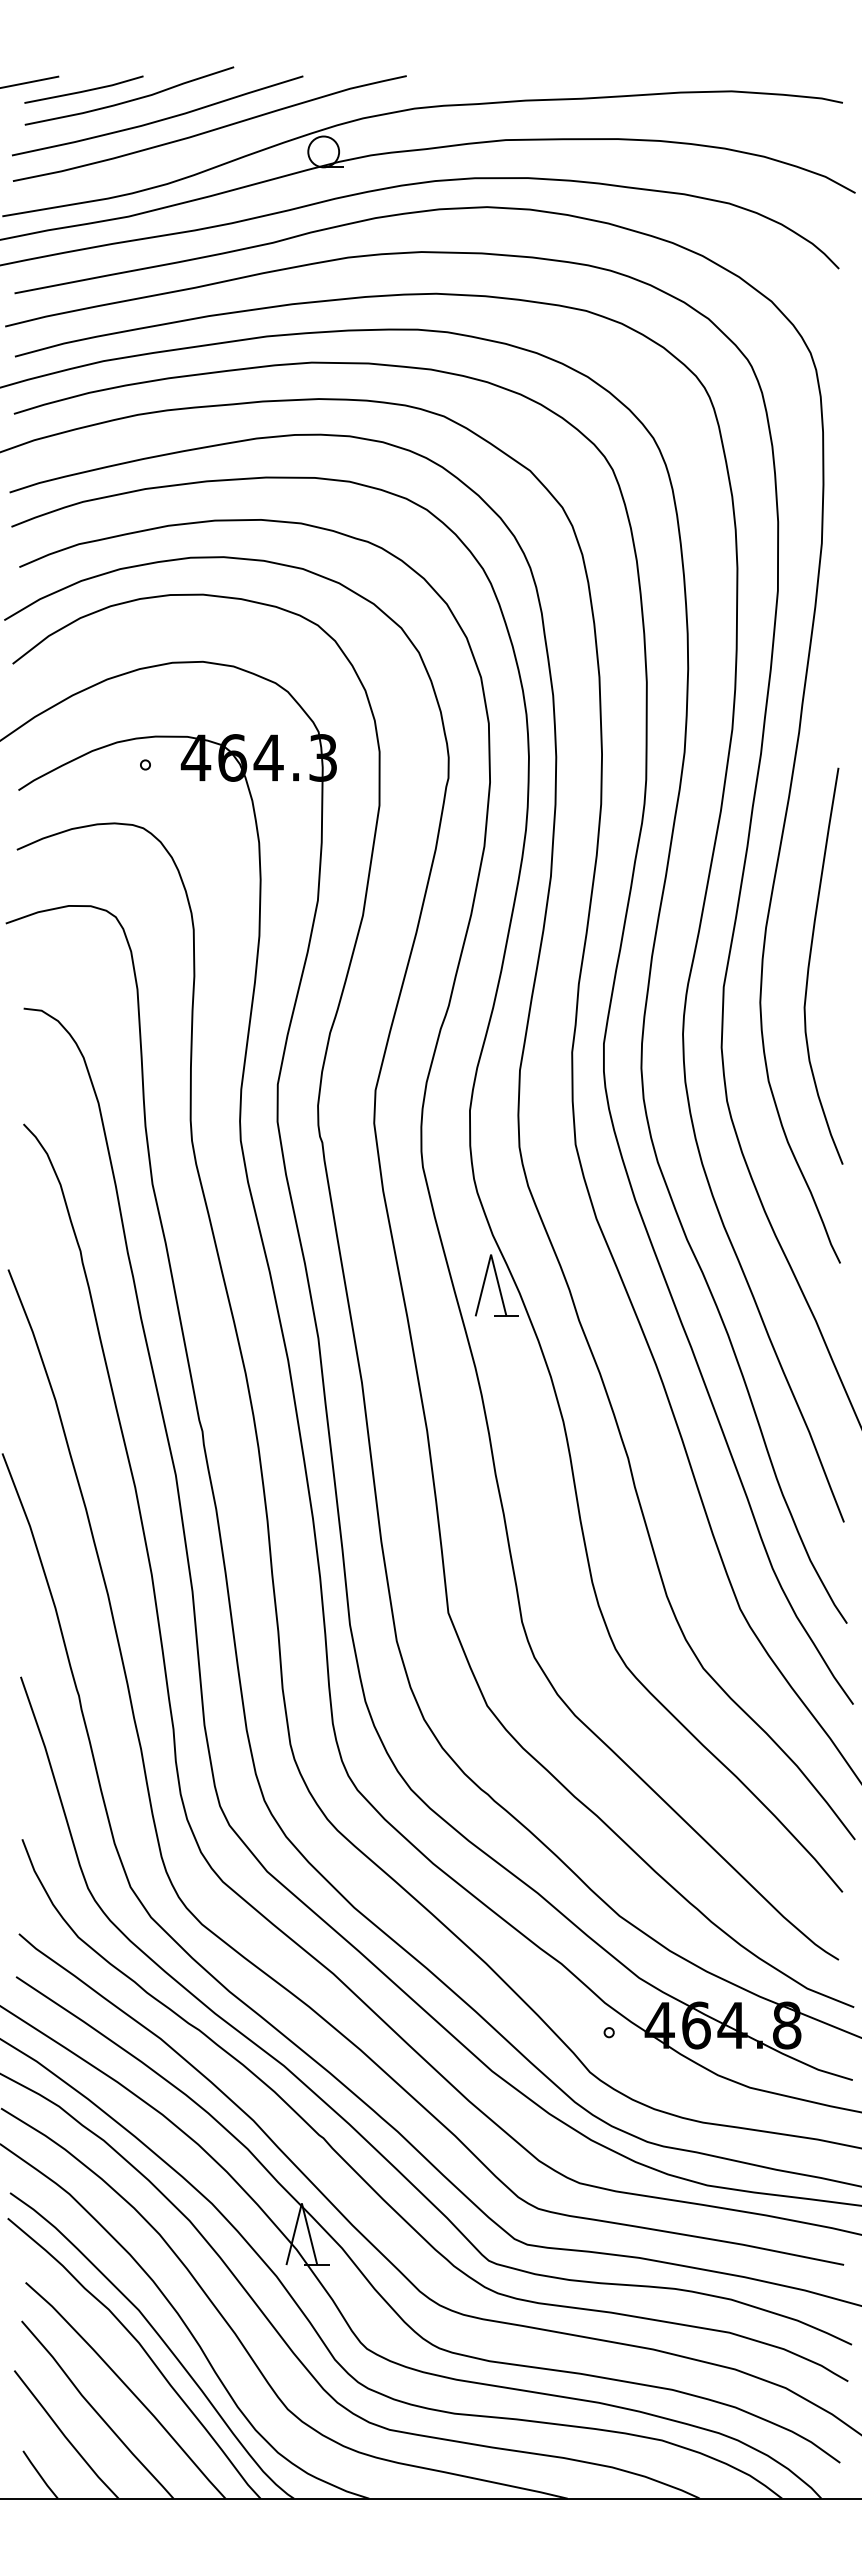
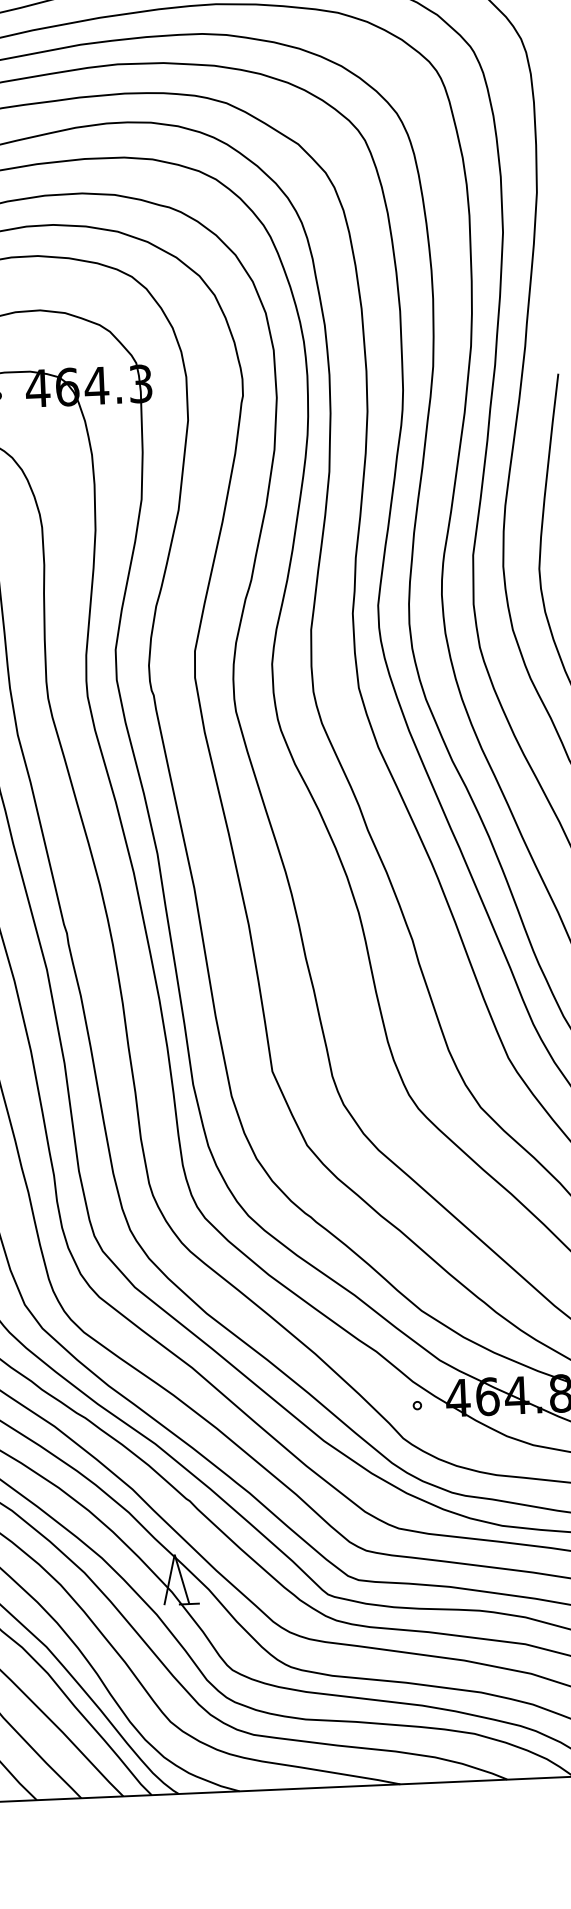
part: (496, 1285) -> (299, 804), removed

